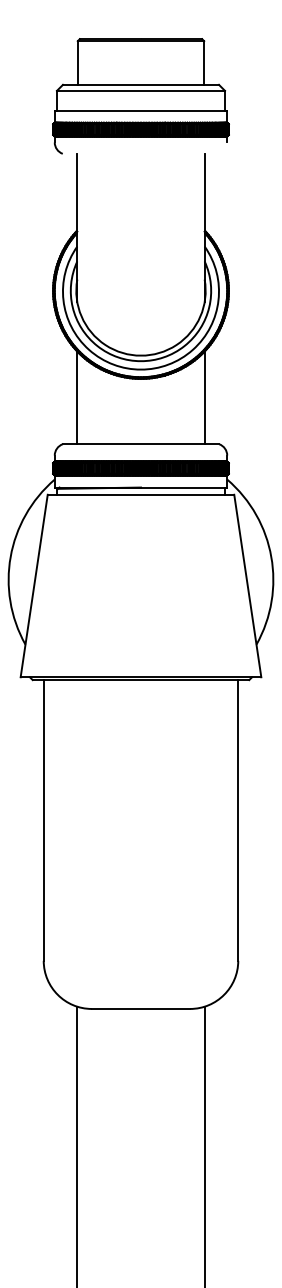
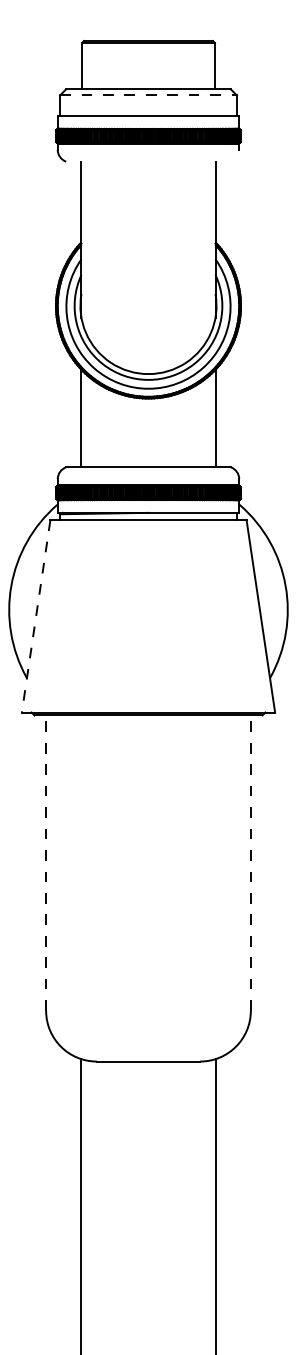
line: (141, 90) -> (149, 95), solid -> dashed
line: (34, 586) -> (36, 616), solid -> dashed
line: (43, 819) -> (45, 862), solid -> dashed
line: (238, 819) -> (251, 862), solid -> dashed

